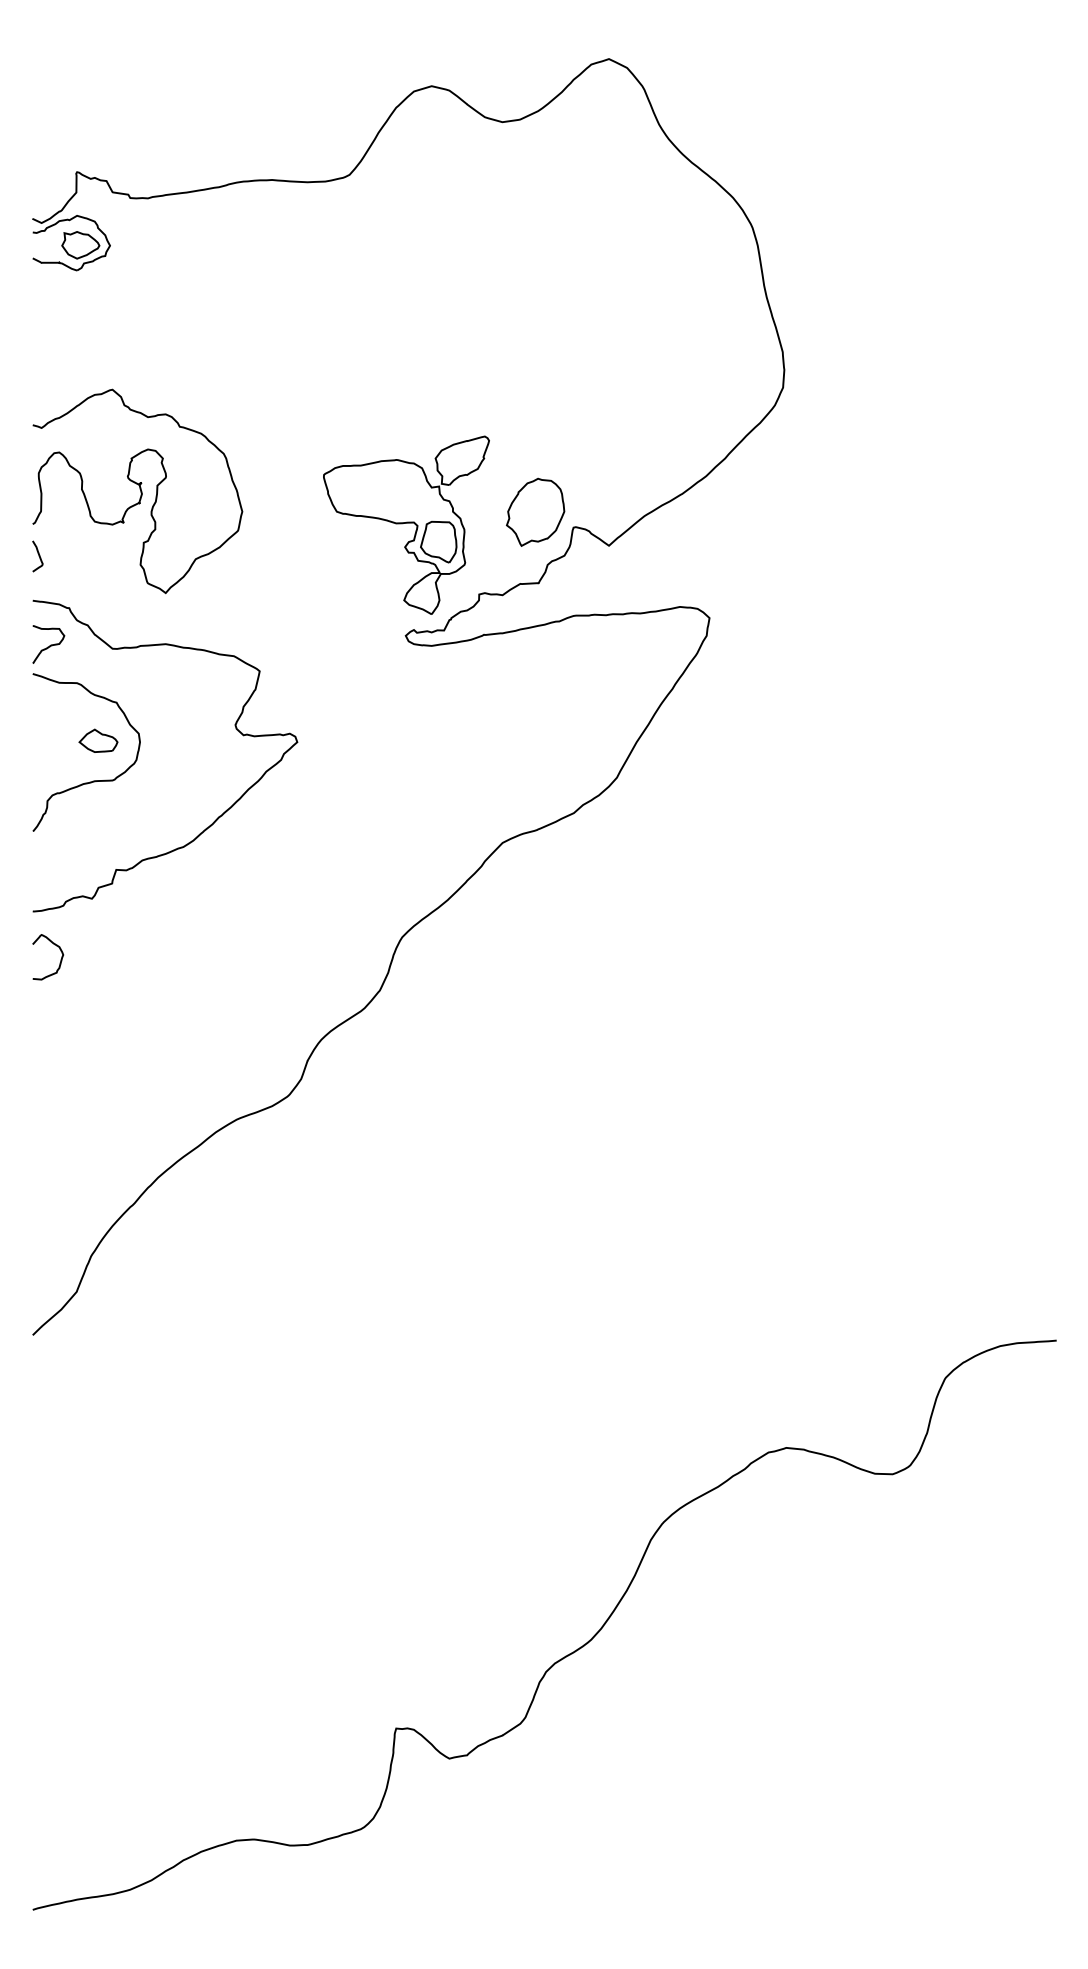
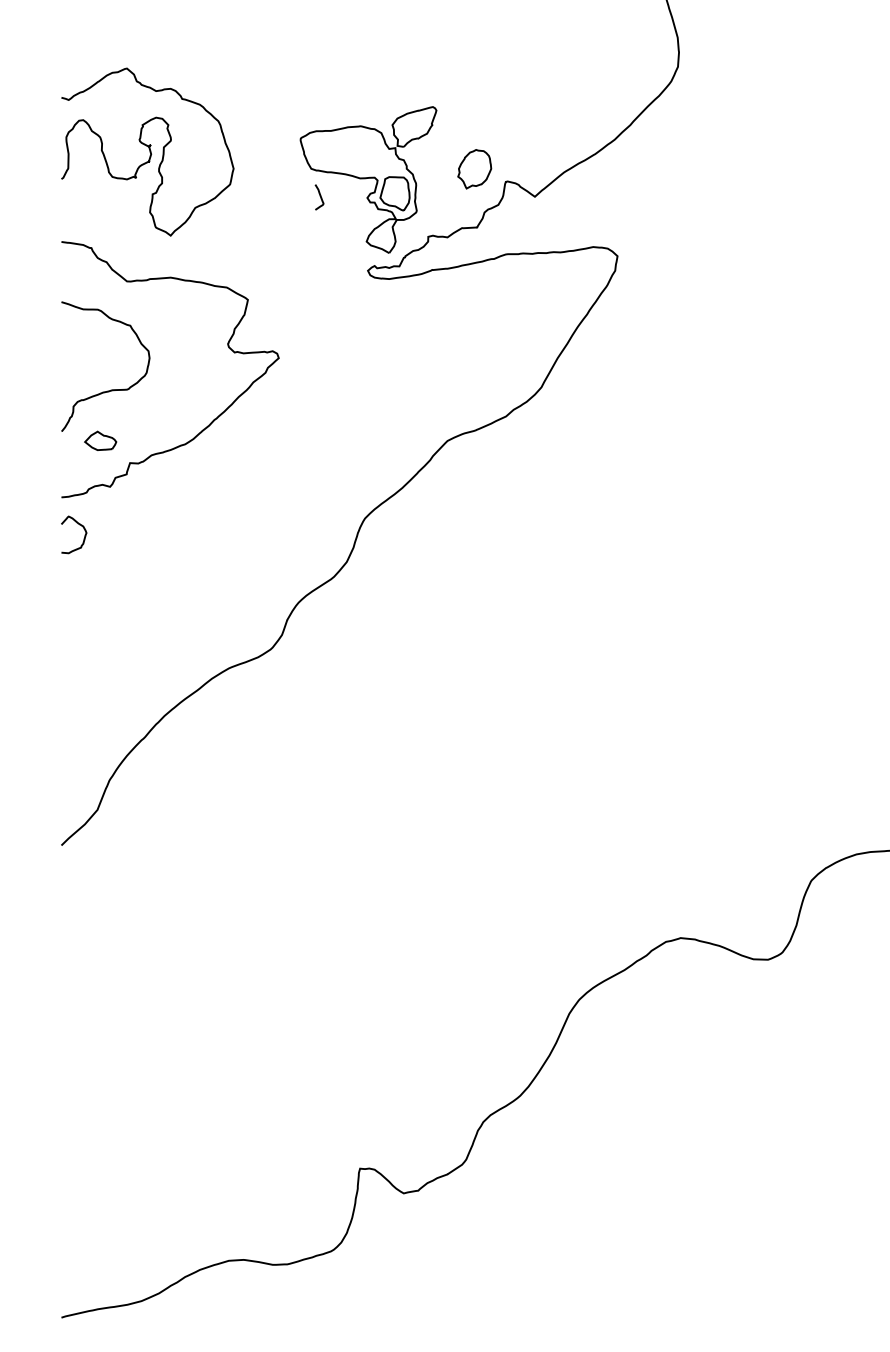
part: (535, 511) -> (474, 168), size x0.7
curve: (38, 556) -> (320, 197), moved
curve: (49, 645) -> (75, 278), removed
part: (98, 740) -> (100, 440), moved

